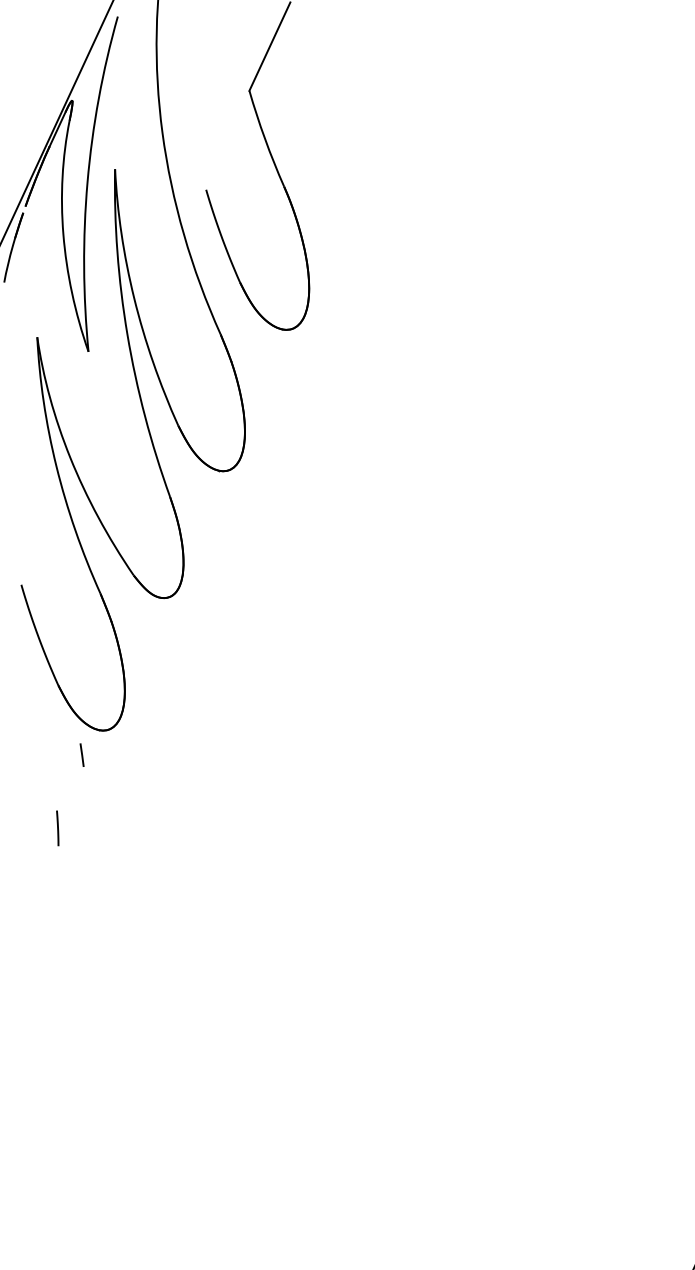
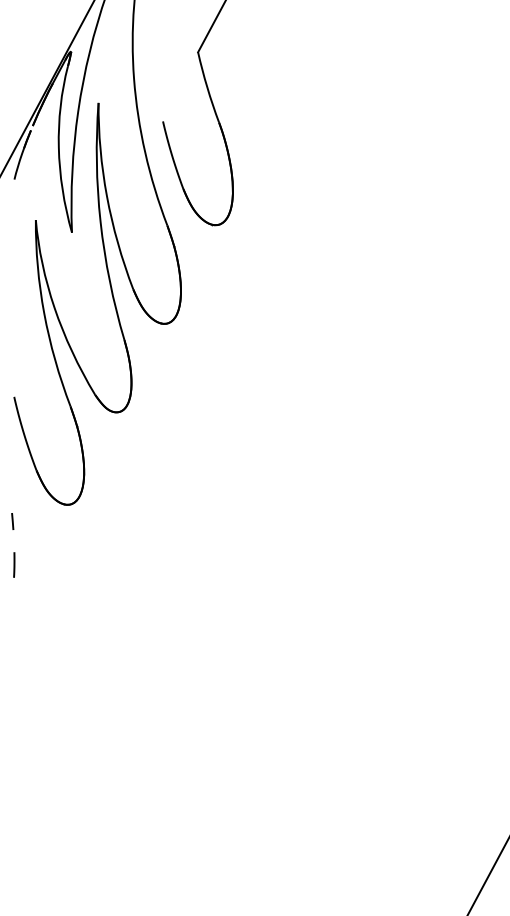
line: (81, 755) -> (12, 521), moved
line: (58, 827) -> (14, 564), moved

